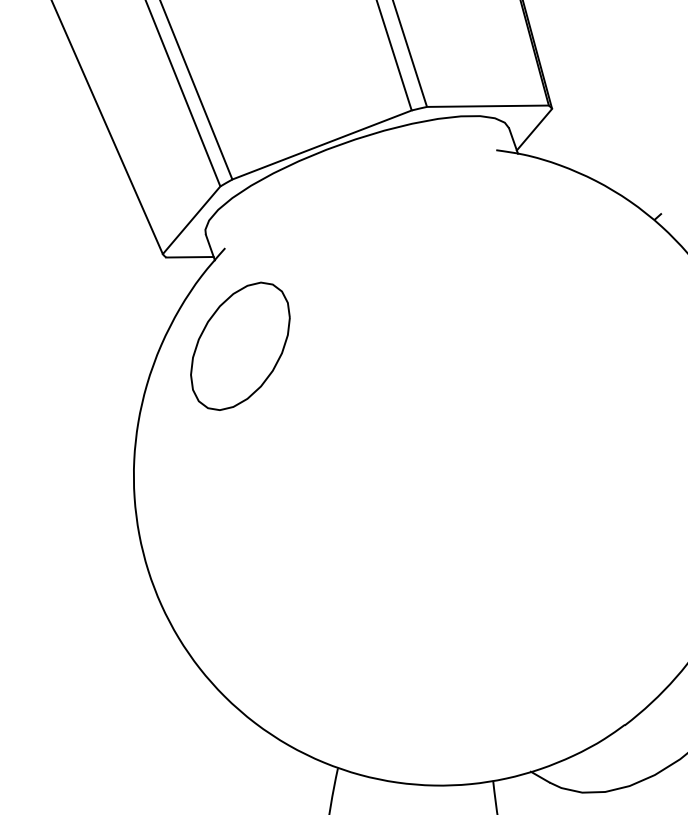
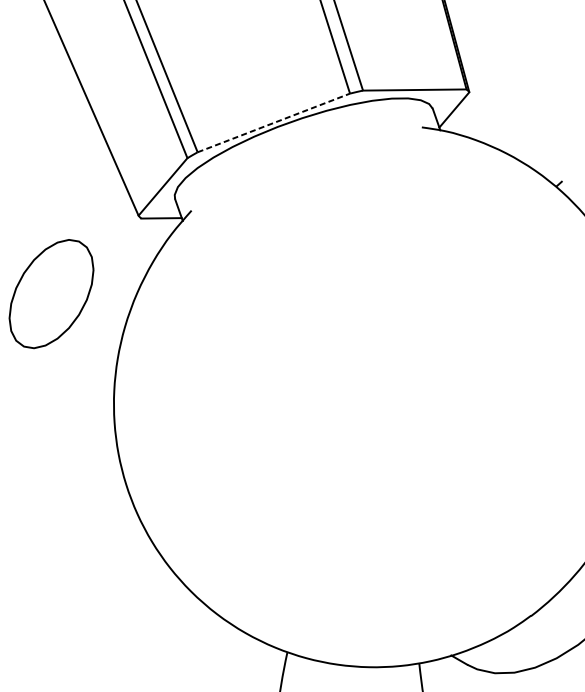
line: (322, 144) -> (274, 122), solid -> dashed
part: (240, 345) -> (51, 293), moved

